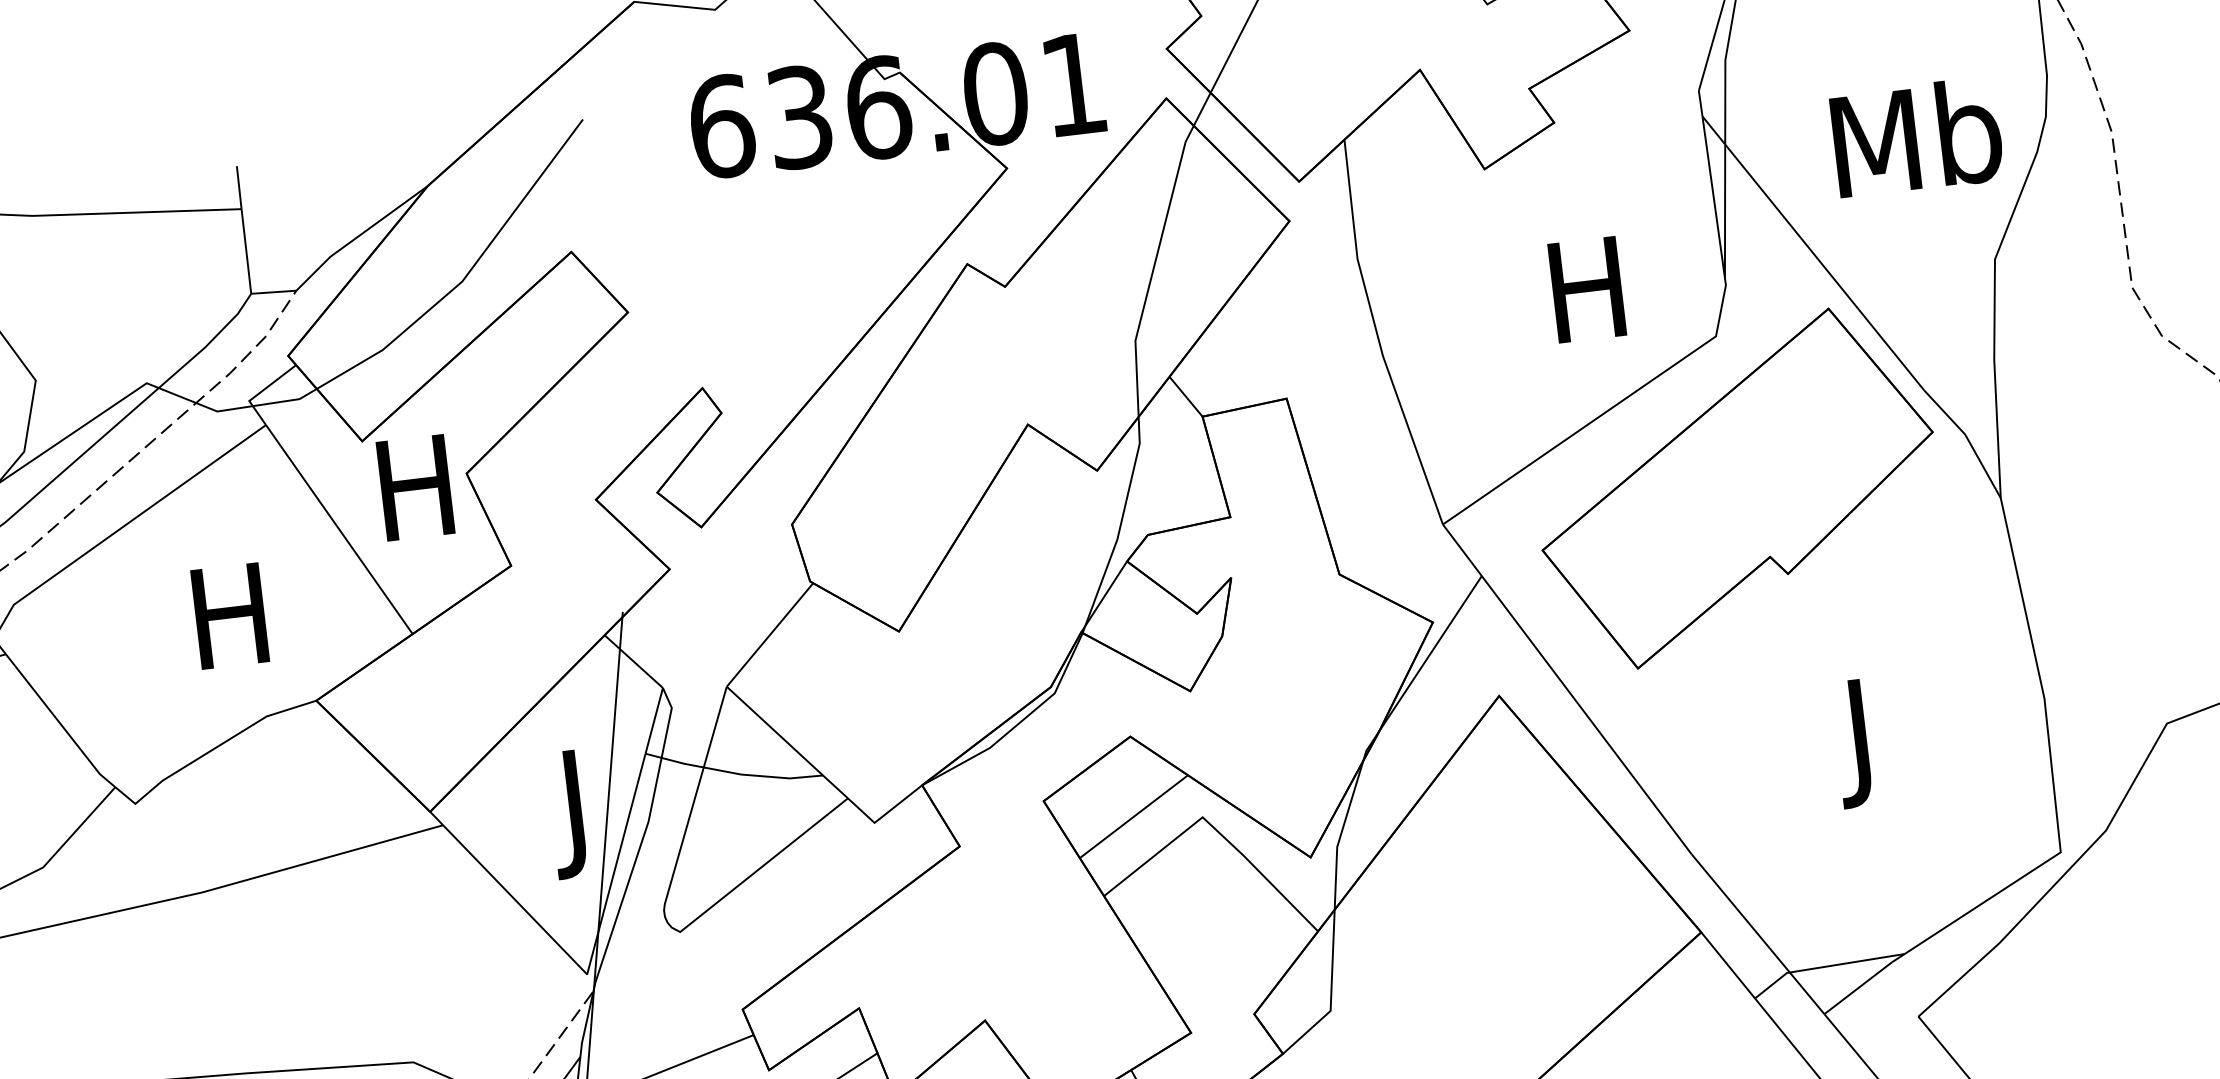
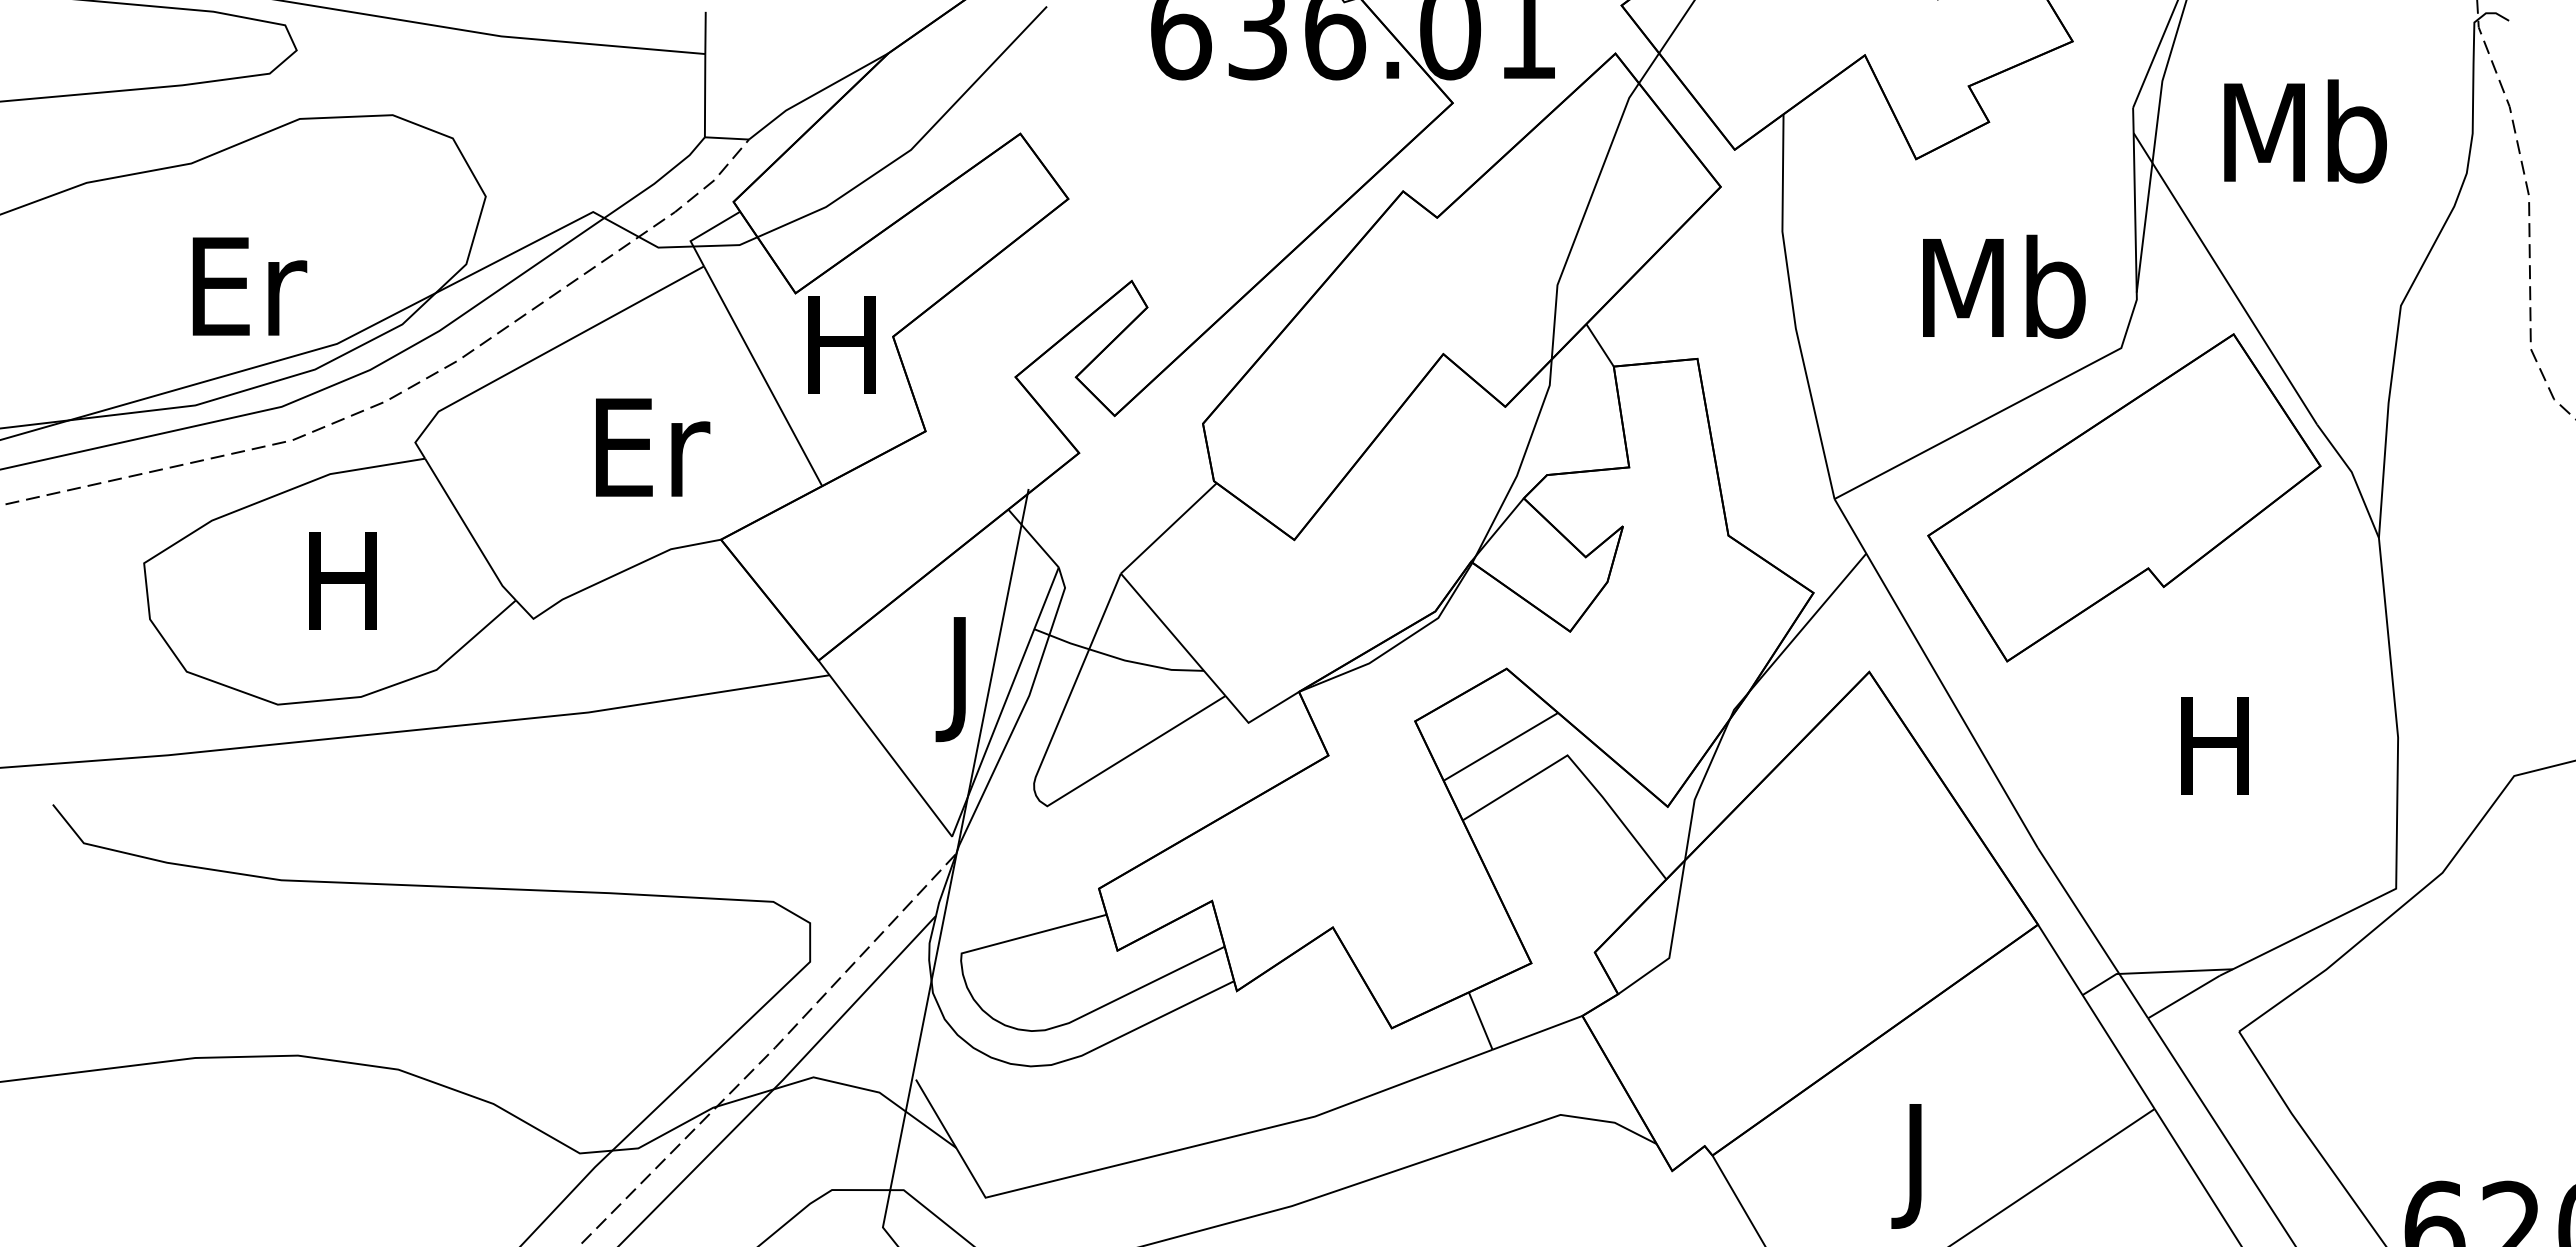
text: (1917, 137) -> (2305, 131), moved
text: (1589, 287) -> (2004, 286), H -> Mb
text: (236, 615) -> (653, 447), H -> Er
text: (1860, 743) -> (2214, 759), J -> H

